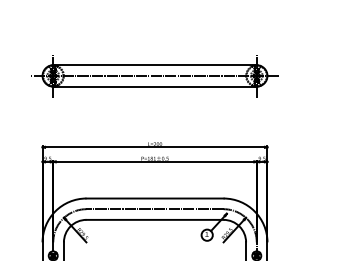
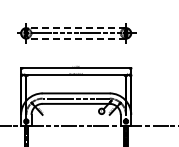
line: (155, 65) -> (76, 28), solid -> dashed
line: (155, 86) -> (76, 38), solid -> dashed

